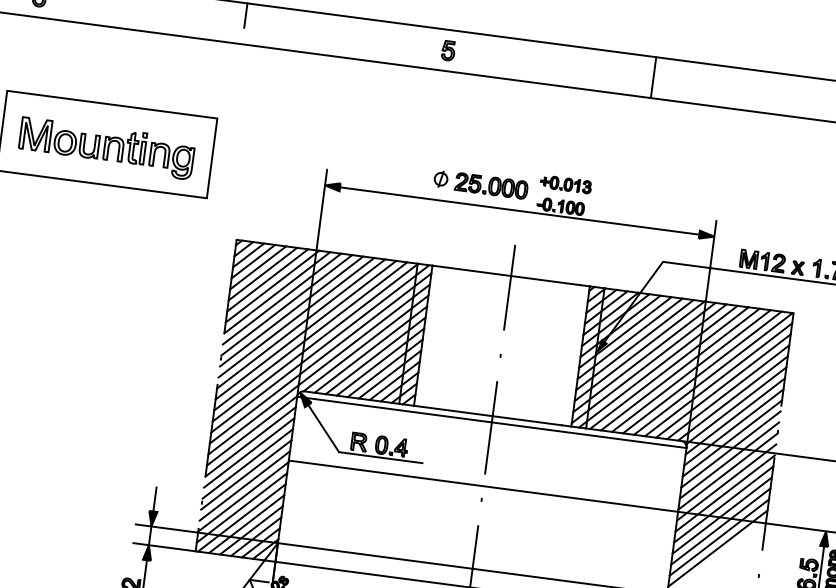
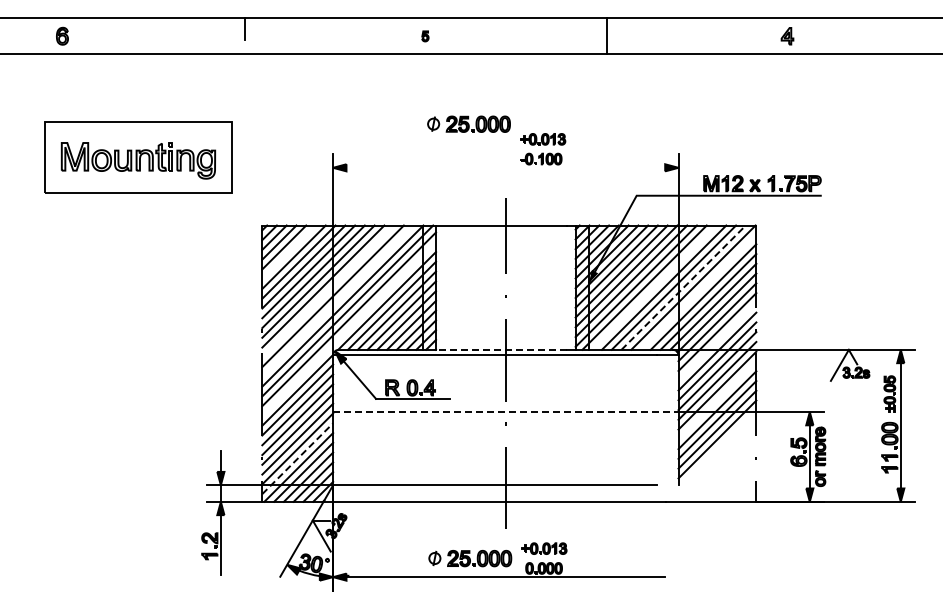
part: (448, 51) -> (425, 36), size x0.6
part: (480, 183) -> (468, 123), moved
line: (519, 210) -> (505, 167), removed
line: (263, 274) -> (289, 252), removed
line: (301, 324) -> (328, 291), removed
line: (310, 335) -> (337, 300), removed
line: (669, 367) -> (654, 287), removed
line: (319, 368) -> (349, 328), removed
line: (702, 372) -> (683, 287), solid -> dashed
line: (718, 378) -> (698, 291), removed
line: (487, 415) -> (501, 349), solid -> dashed
line: (732, 438) -> (717, 341), removed
line: (483, 485) -> (505, 411), solid -> dashed
line: (723, 504) -> (717, 400), removed
line: (242, 507) -> (298, 458), solid -> dashed

